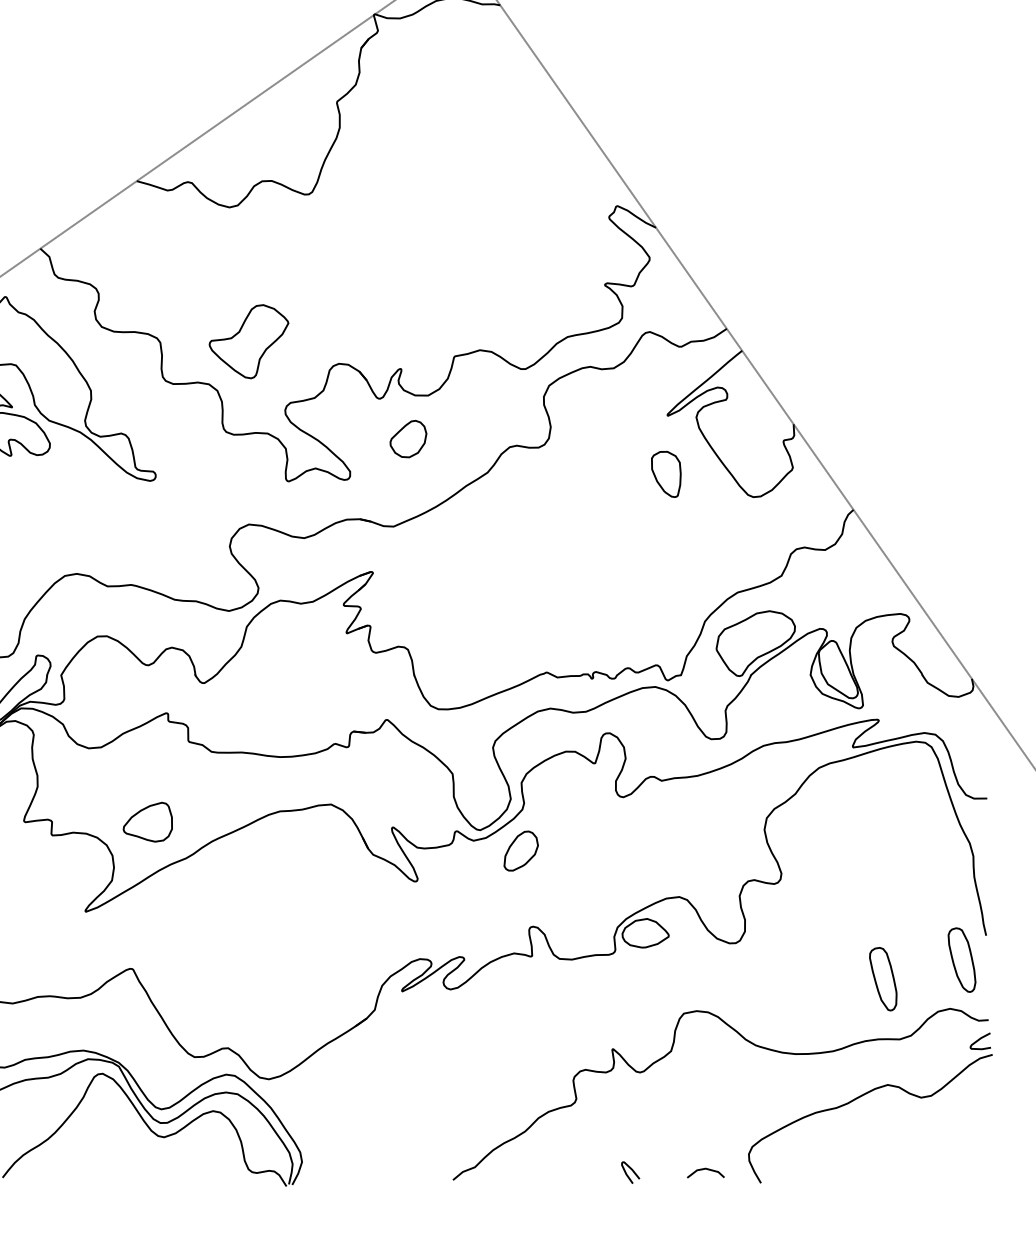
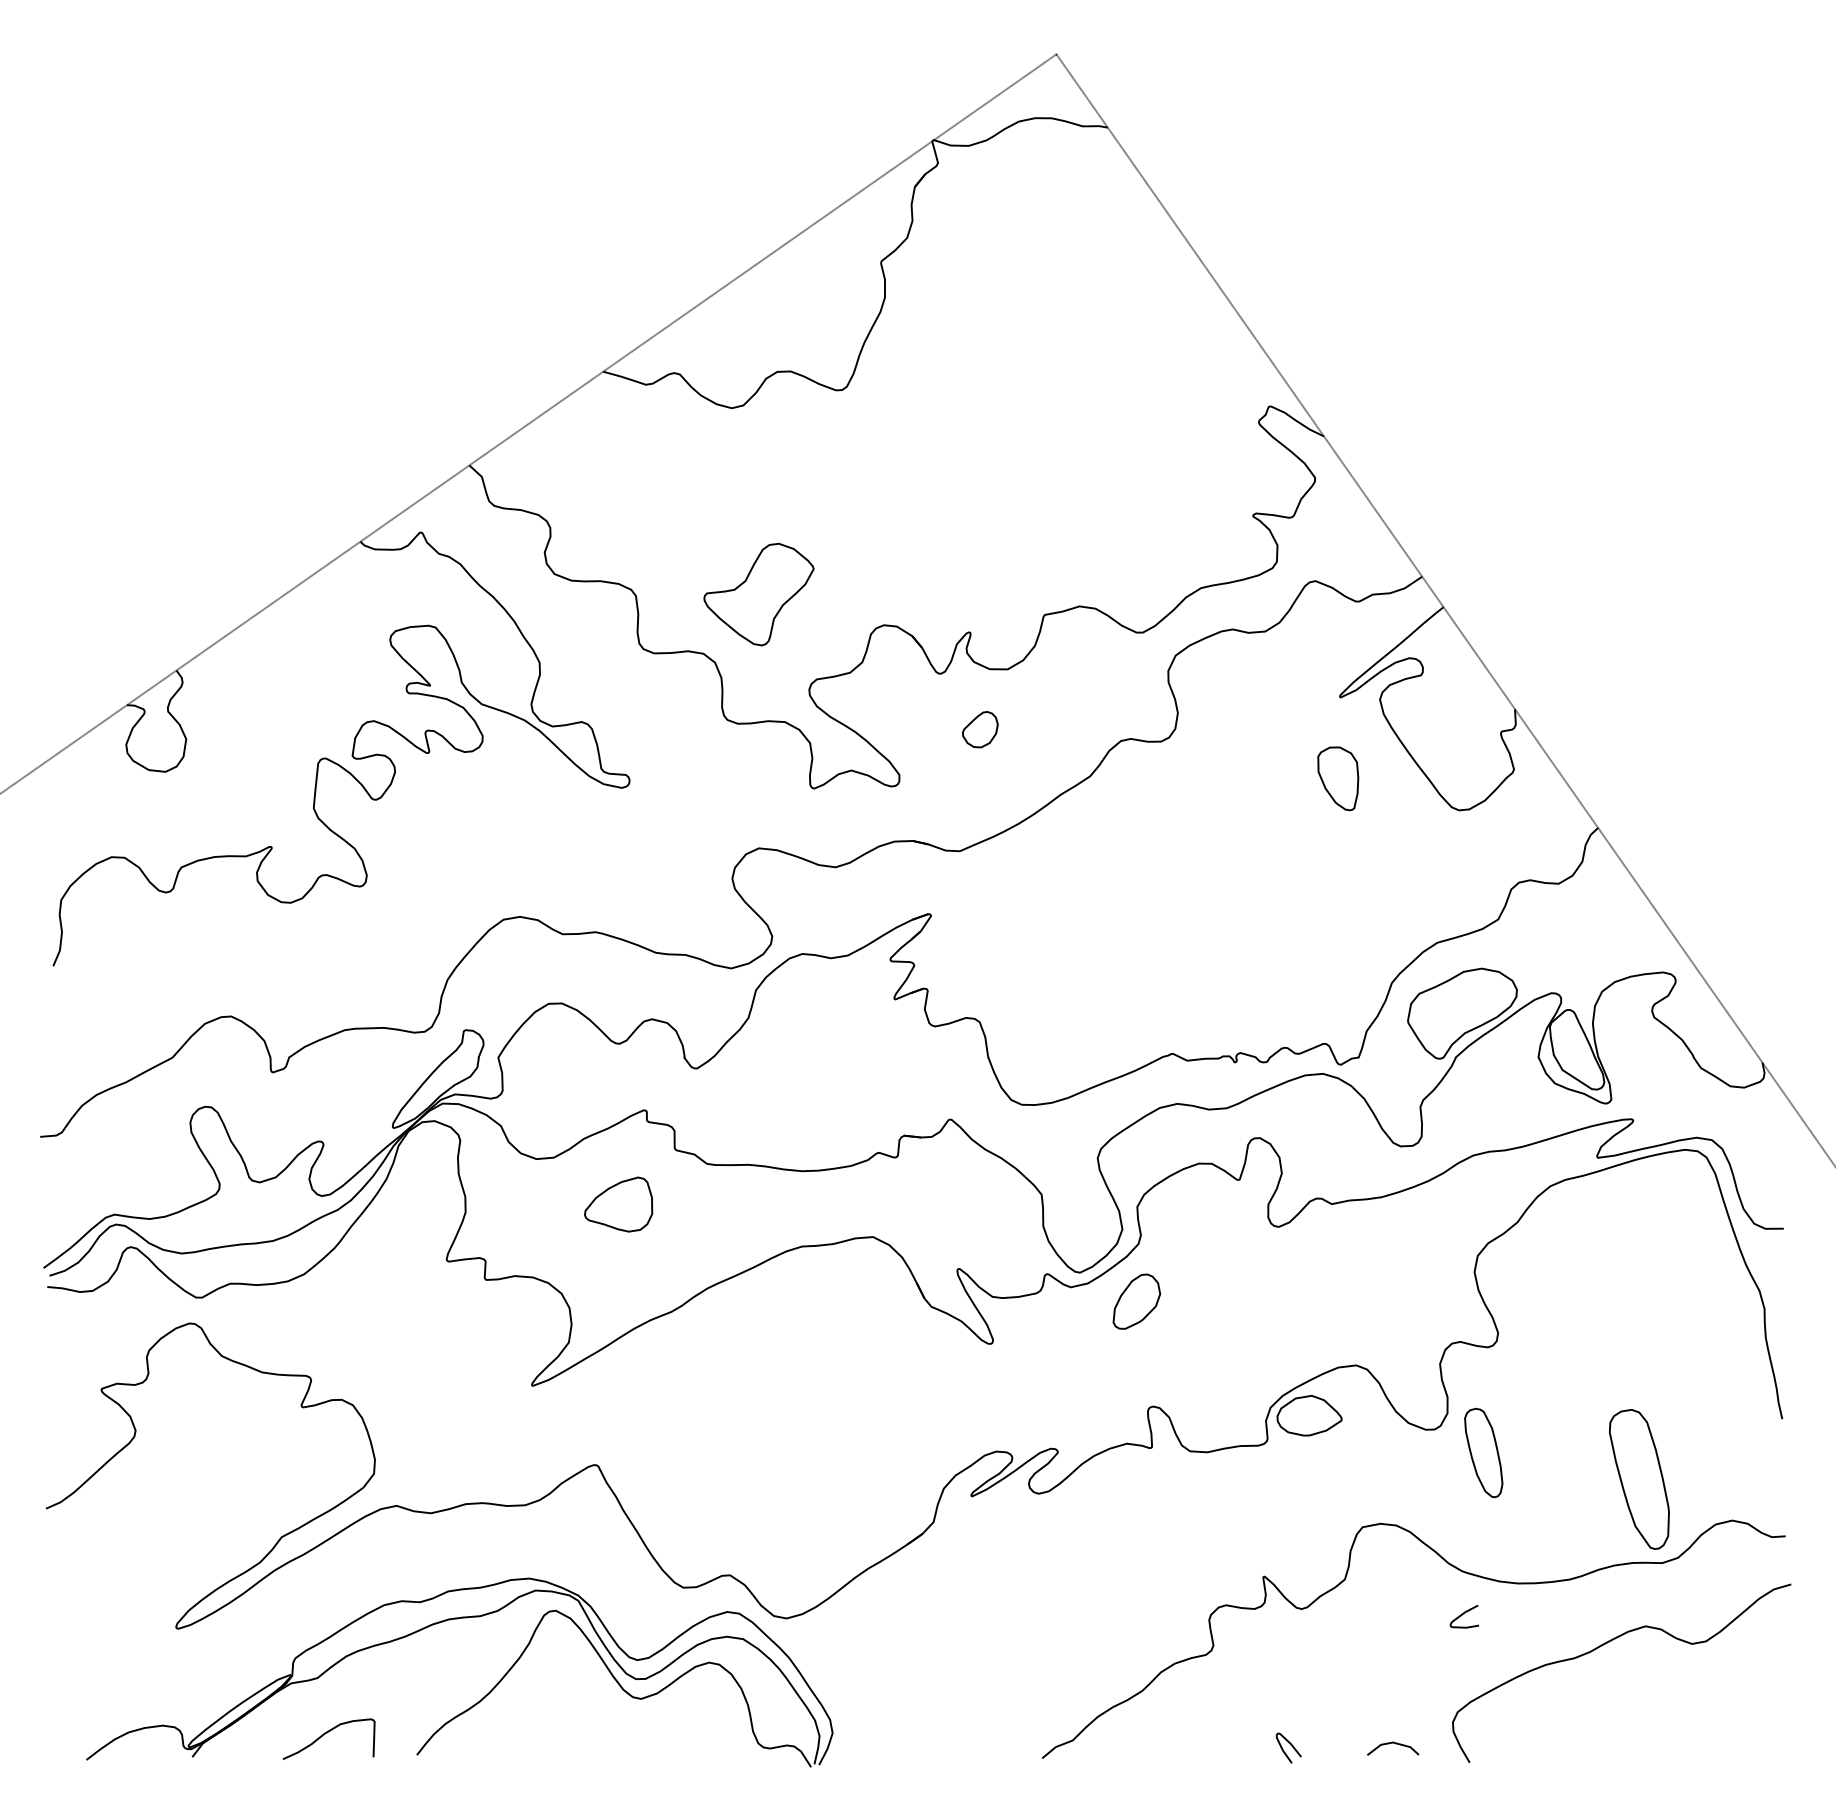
part: (408, 438) -> (980, 729), size x0.7
part: (147, 822) -> (618, 1204), moved
part: (961, 959) -> (1483, 1452), moved
part: (883, 979) -> (1639, 1479), size x1.6
curve: (979, 1040) -> (1462, 1615), moved

